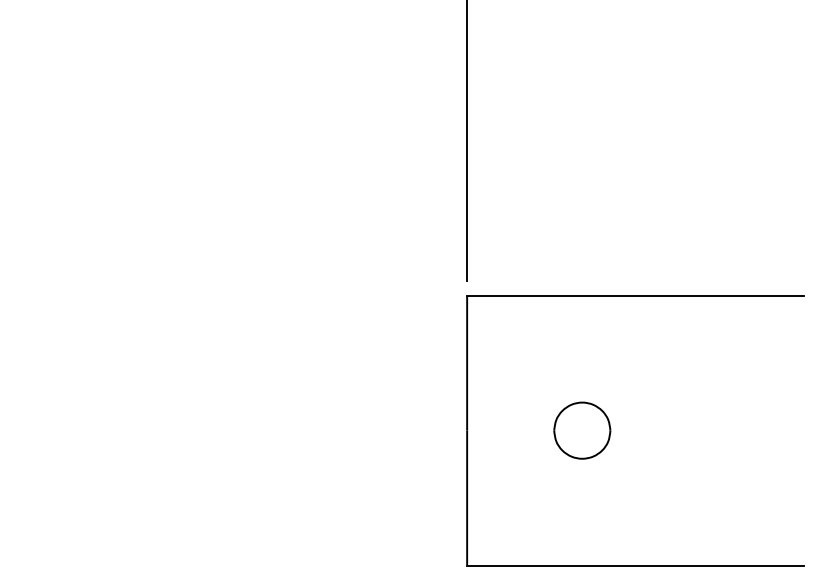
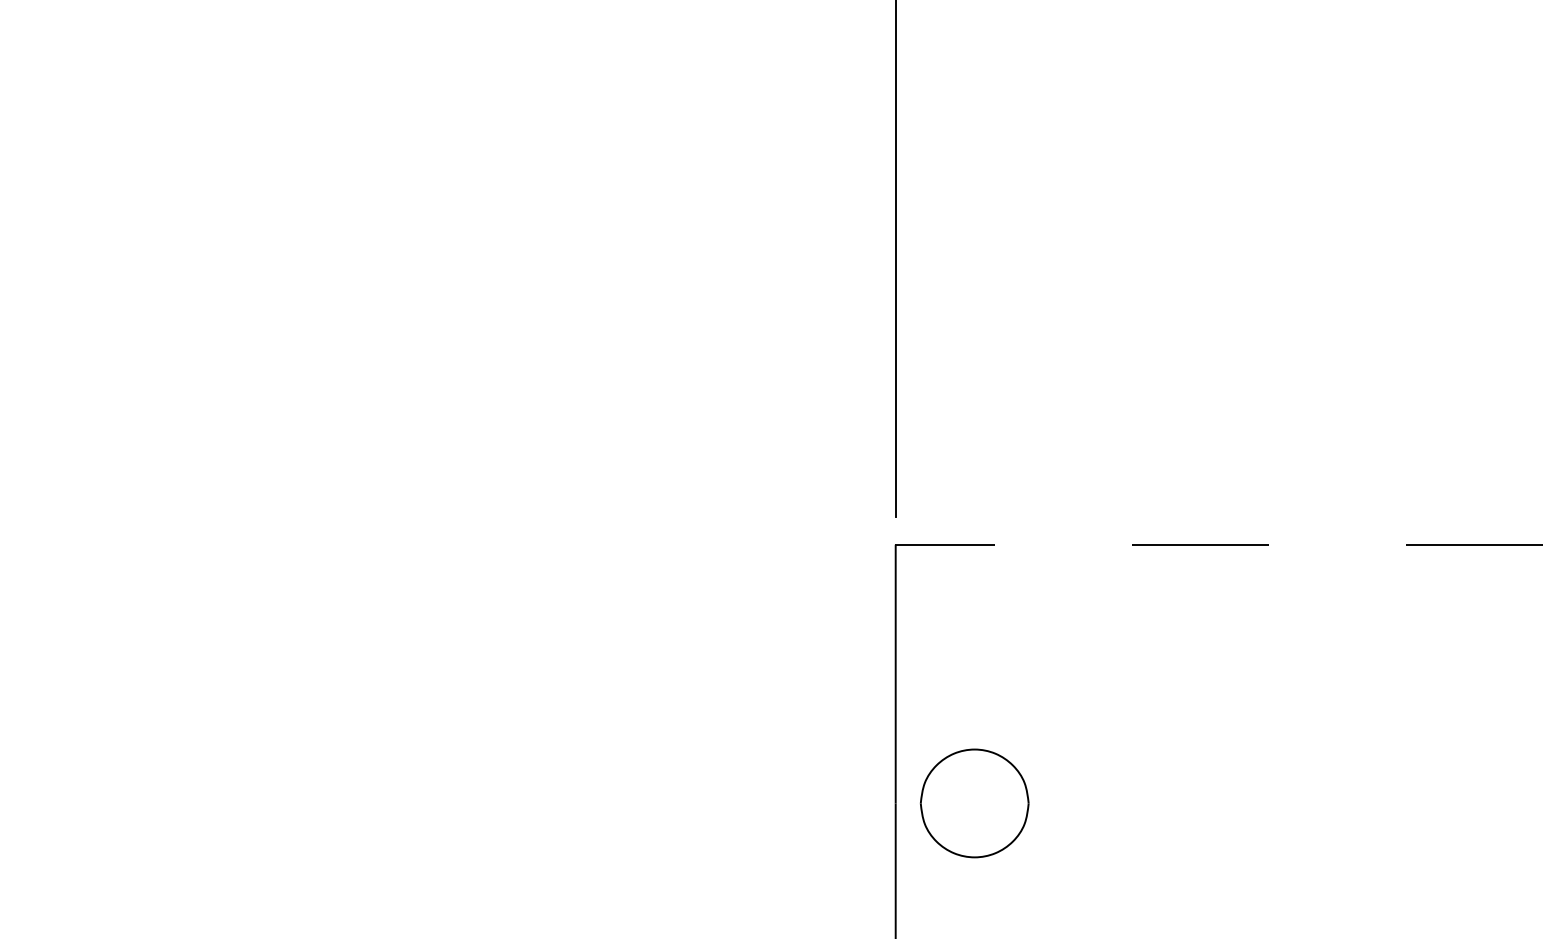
line: (635, 295) -> (1218, 544), solid -> dashed
part: (582, 430) -> (975, 803), moved

